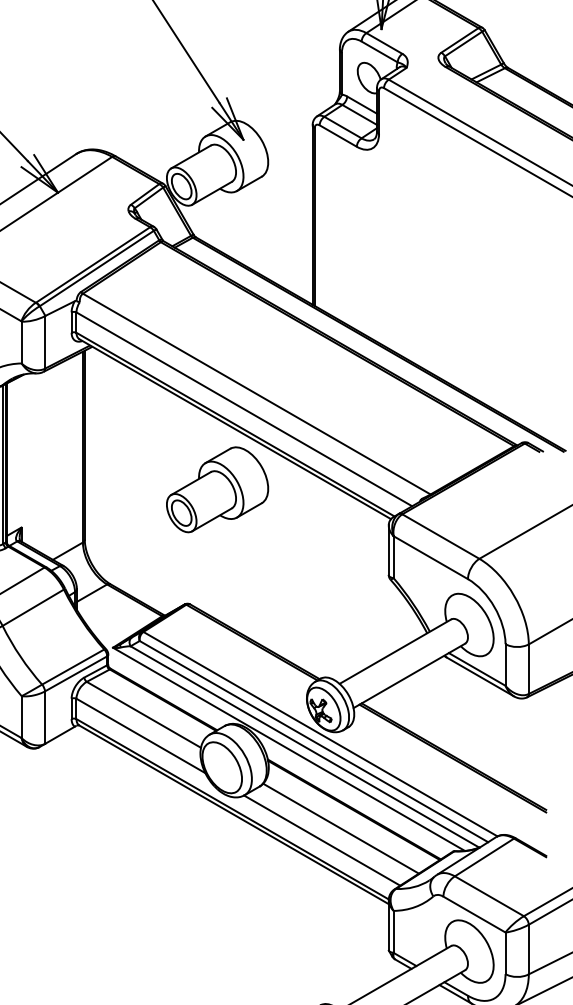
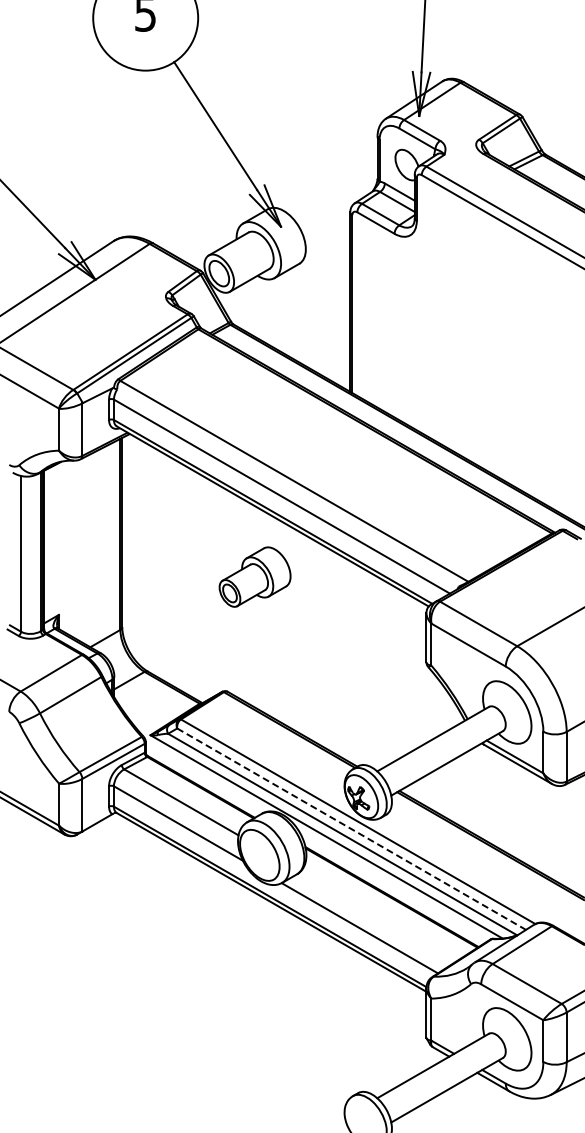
part: (216, 489) -> (254, 576), size x0.7
line: (314, 741) -> (352, 829), solid -> dashed
line: (340, 828) -> (378, 916), removed

